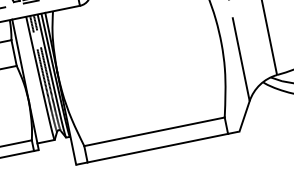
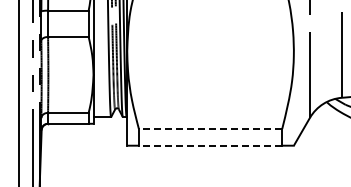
line: (154, 131) -> (210, 128), solid -> dashed
line: (157, 148) -> (210, 145), solid -> dashed

